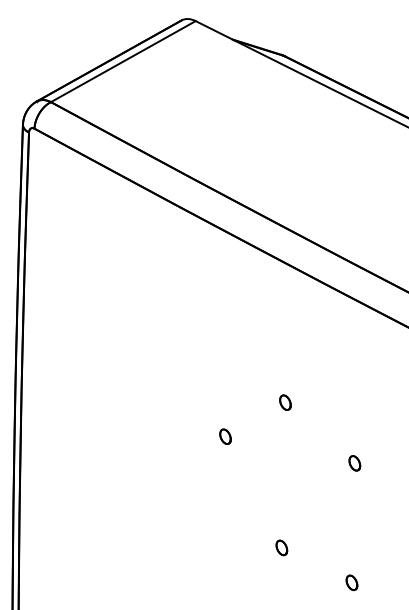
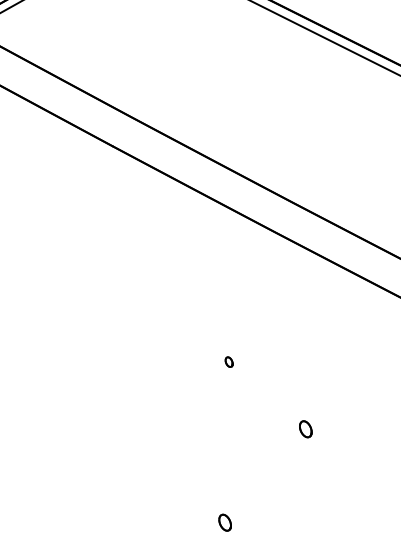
part: (285, 402) -> (229, 362), size x0.6
part: (225, 436) -> (162, 399), removed

